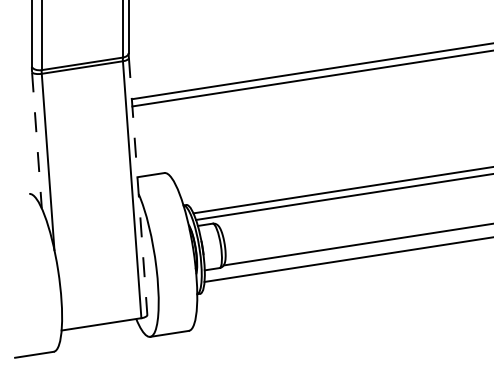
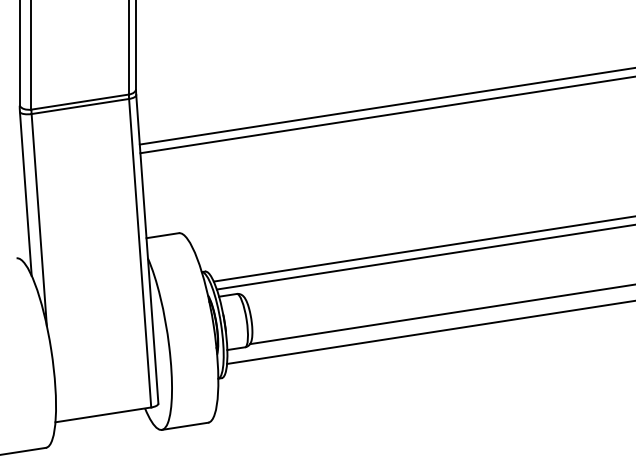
line: (36, 140) -> (25, 194), dashed -> solid
line: (138, 186) -> (147, 249), dashed -> solid

